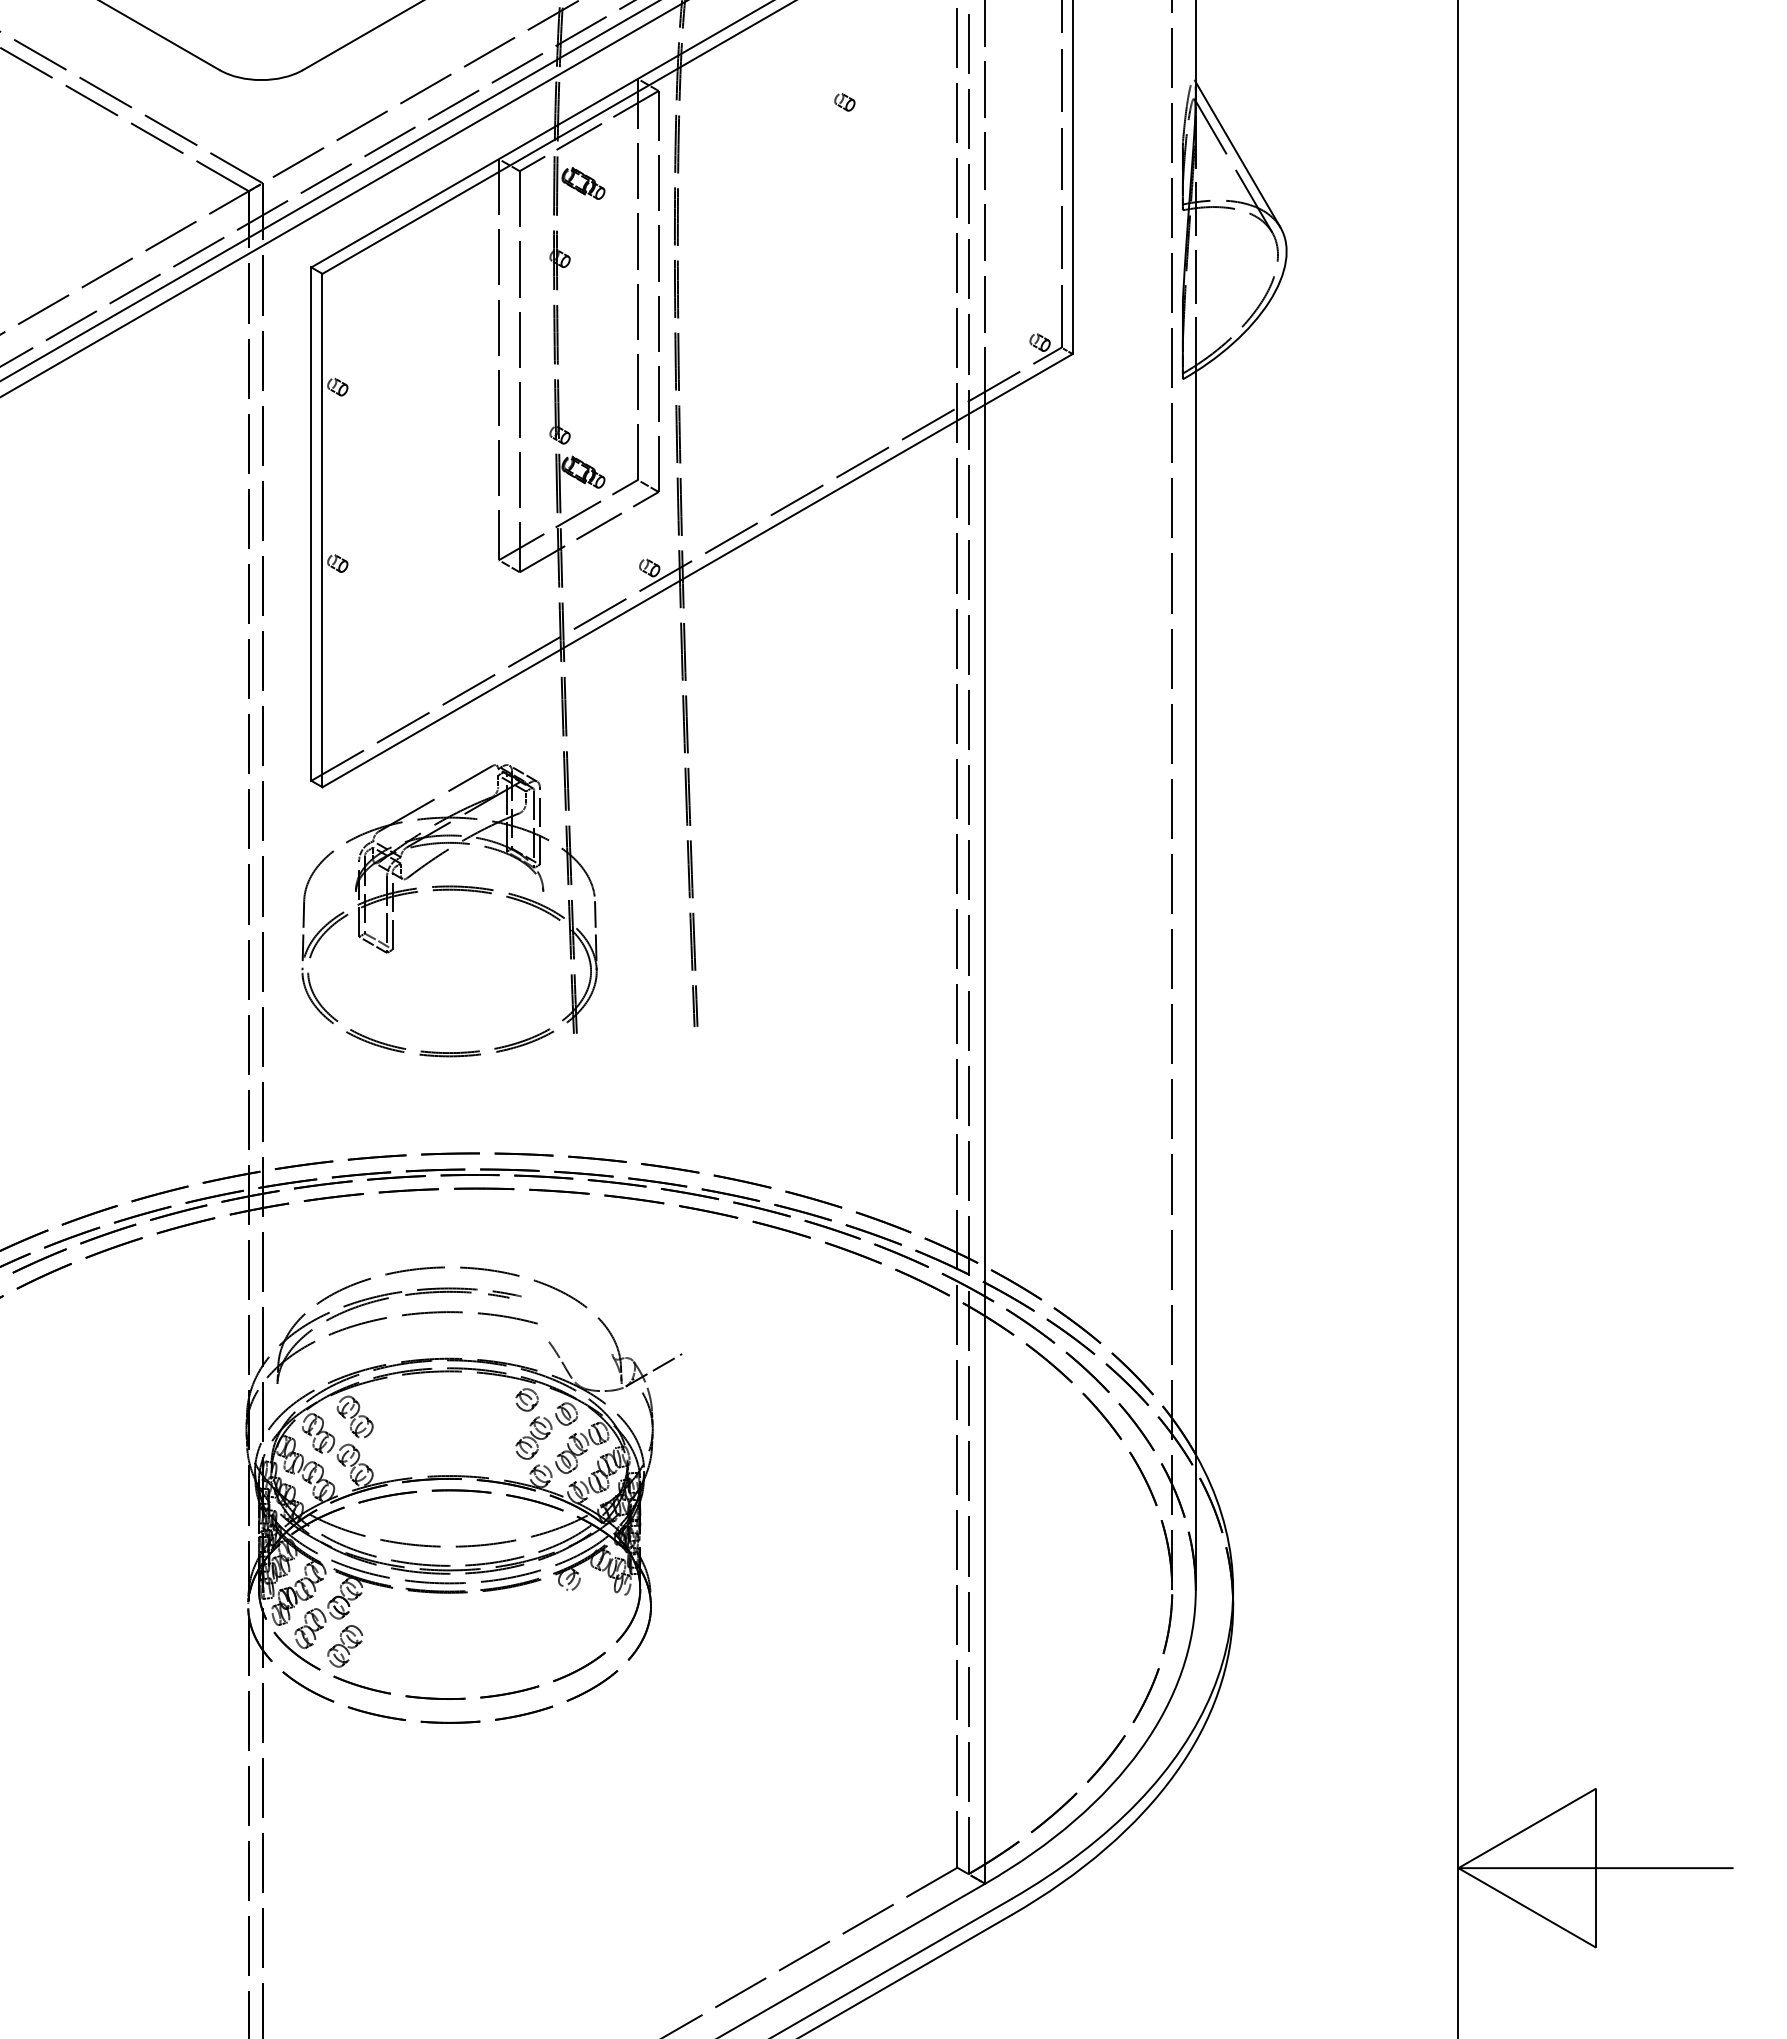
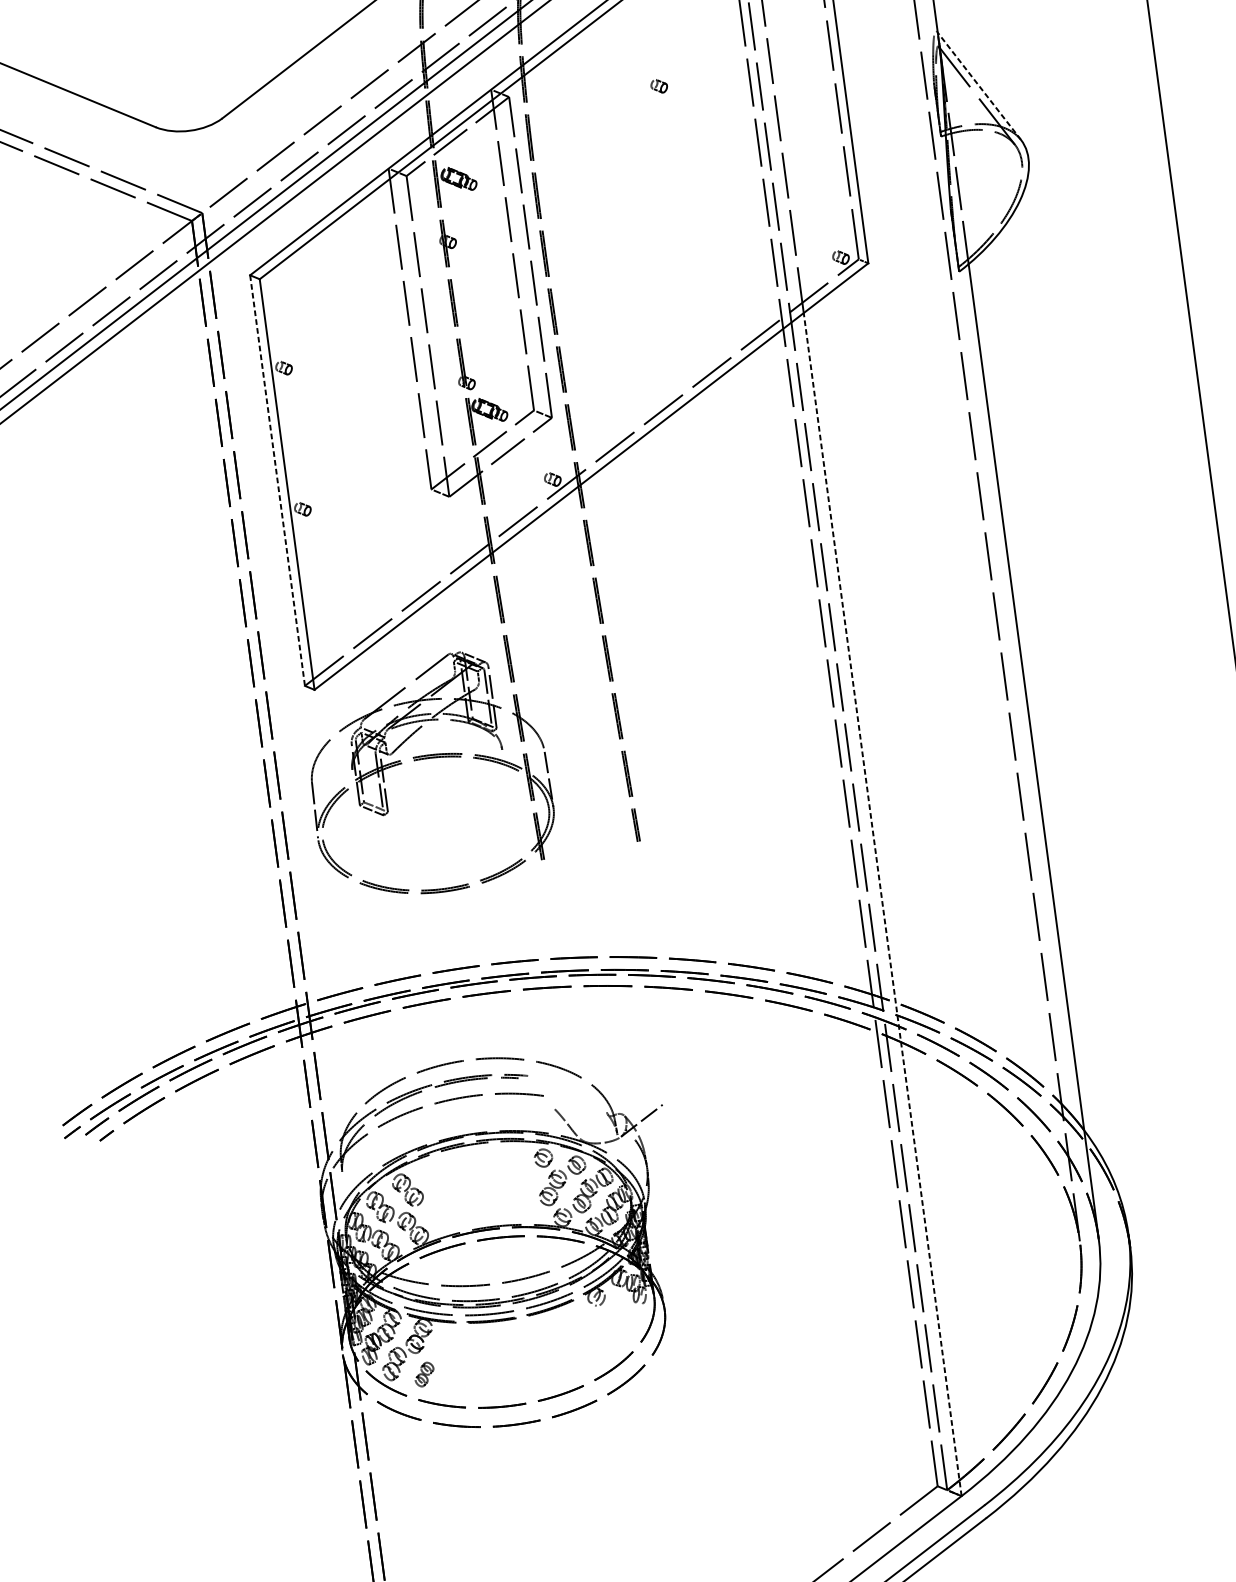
line: (1237, 154) -> (978, 86), solid -> dashed
line: (311, 524) -> (277, 480), solid -> dashed
line: (985, 1144) -> (882, 904), solid -> dashed
part: (345, 1646) -> (424, 1374), size x0.7

